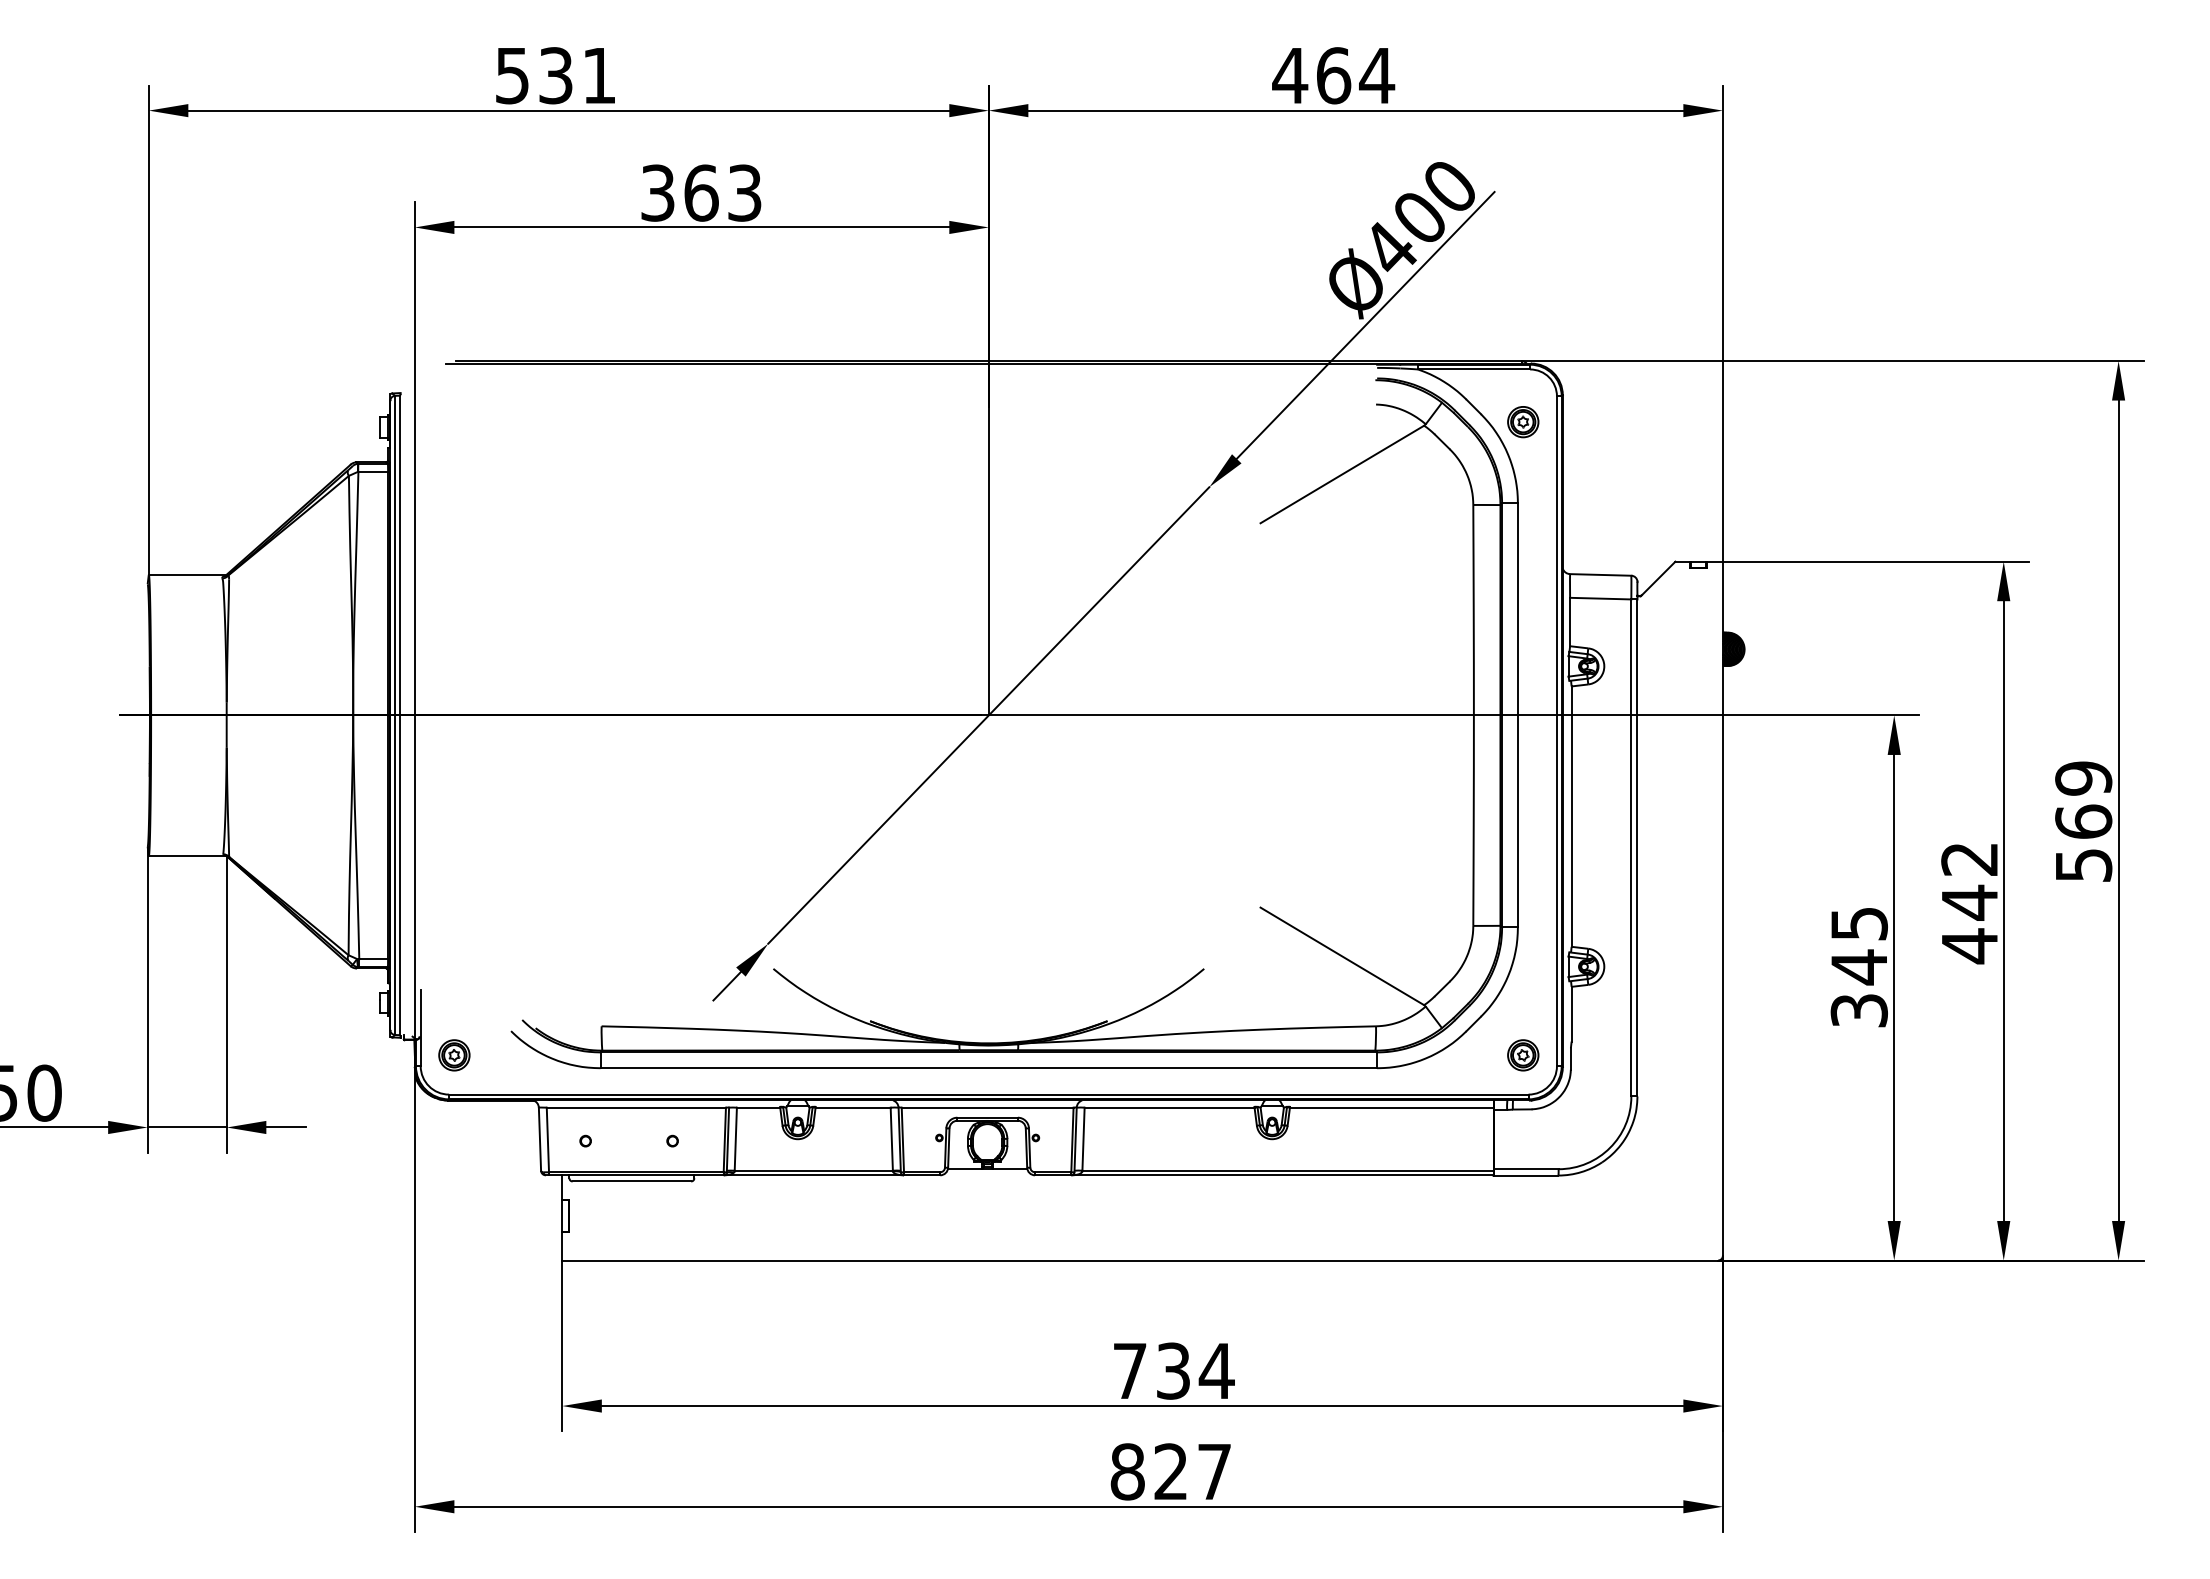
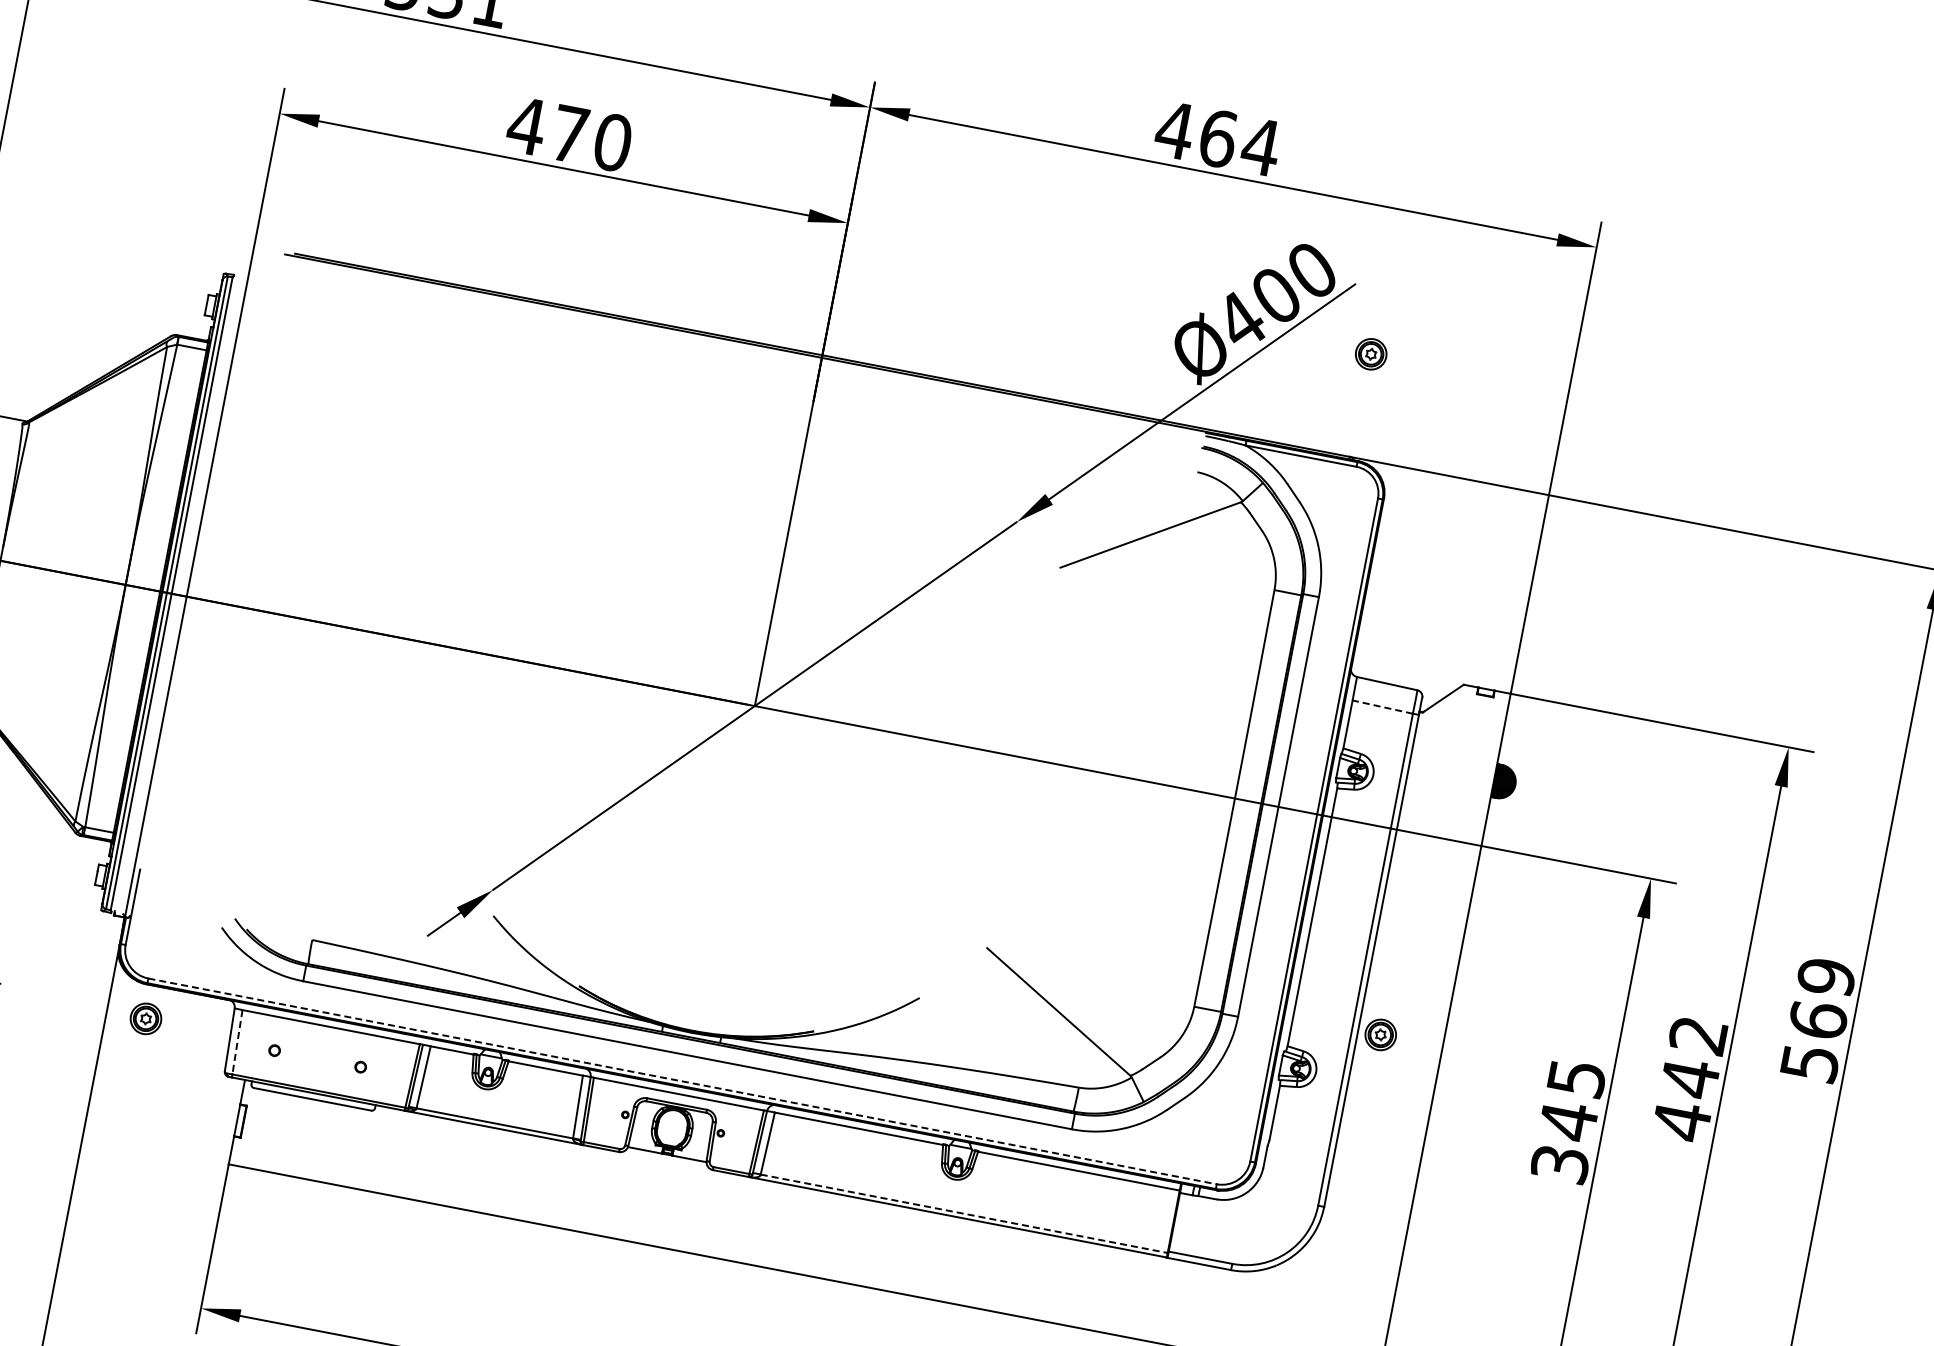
text: (700, 192) -> (569, 133), 363 -> 470
part: (1523, 422) -> (1371, 354), moved
line: (1600, 598) -> (1382, 706), solid -> dashed
part: (454, 1055) -> (146, 1019), moved
part: (1523, 1055) -> (1380, 1035), moved
line: (988, 1094) -> (682, 1081), solid -> dashed
line: (547, 1140) -> (236, 1042), solid -> dashed
line: (1288, 1170) -> (964, 1213), solid -> dashed

